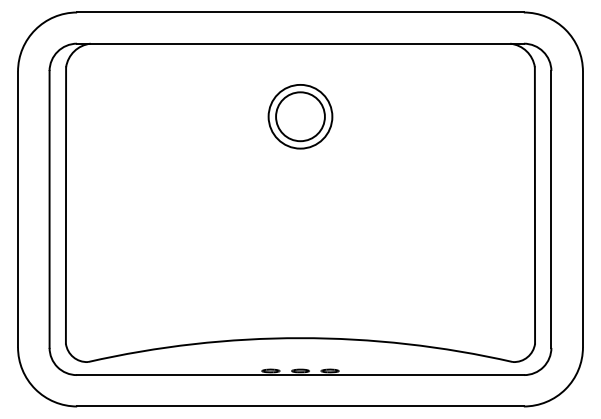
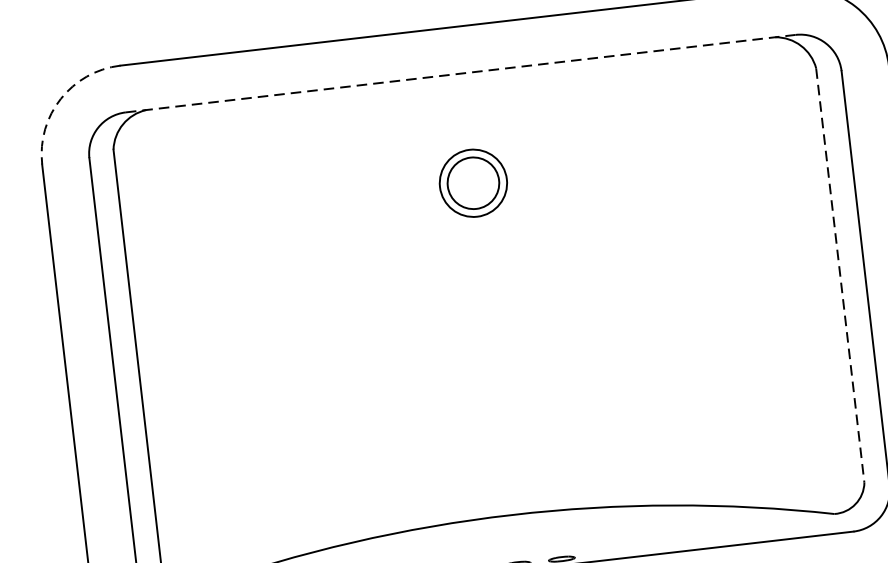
arc: (35, 29) -> (61, 98), solid -> dashed
line: (300, 43) -> (460, 73), solid -> dashed
part: (300, 116) -> (473, 182), size x0.7
line: (534, 205) -> (839, 275), solid -> dashed

